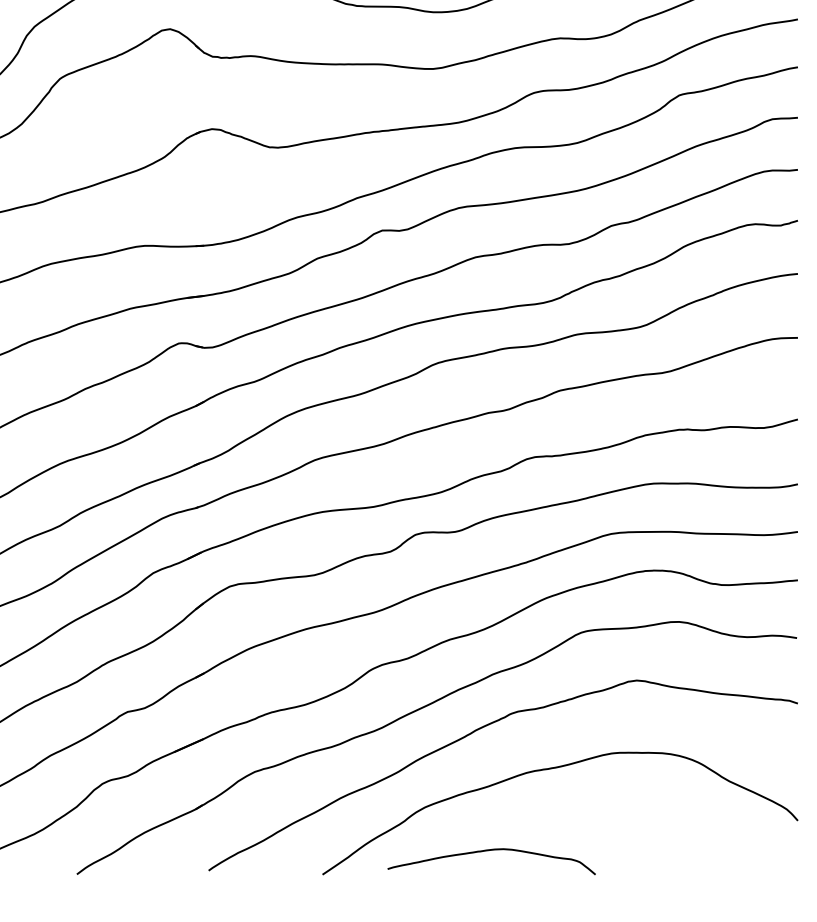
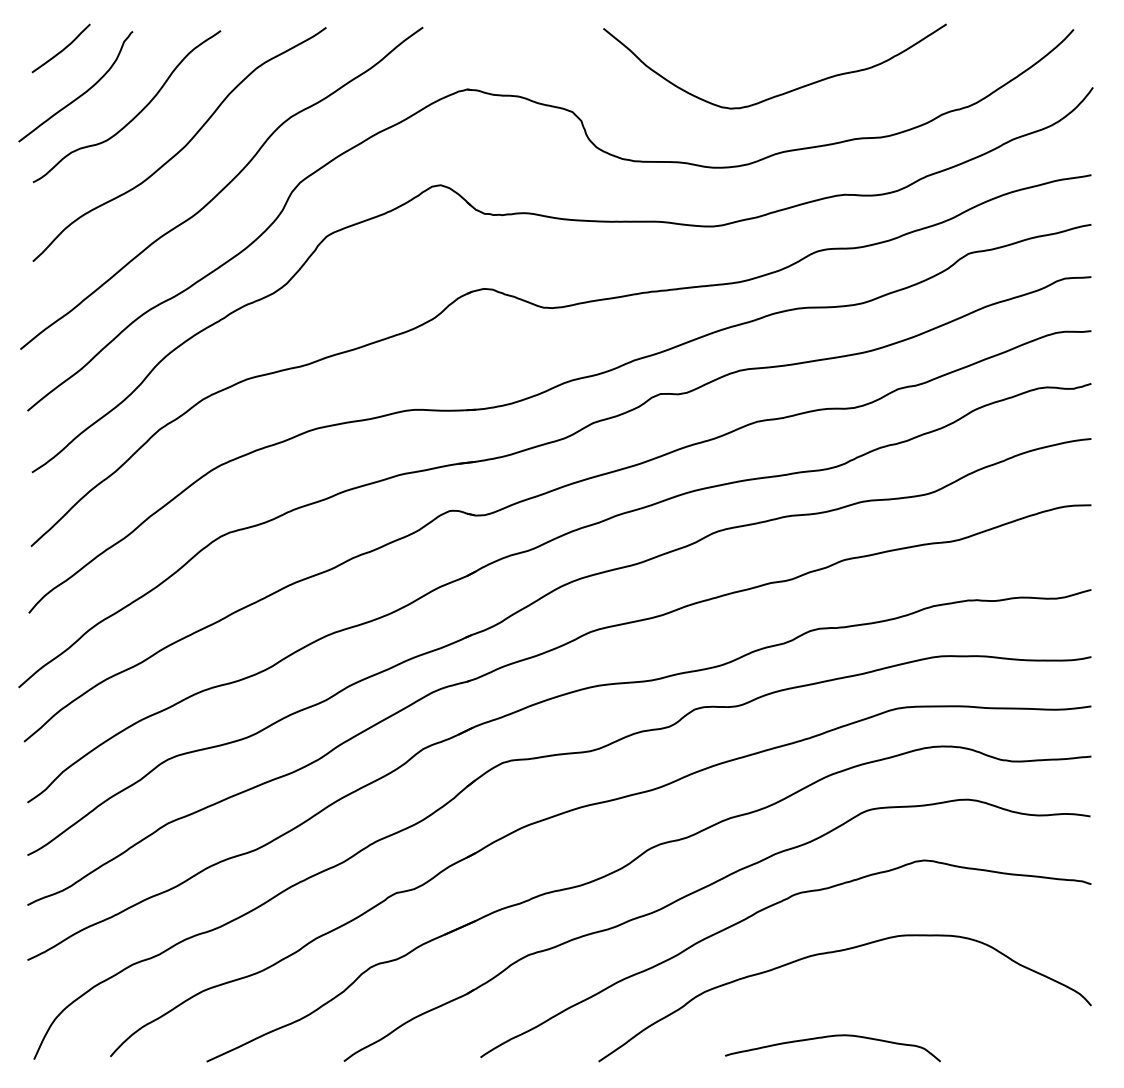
curve: (489, 851) -> (830, 1037), moved

